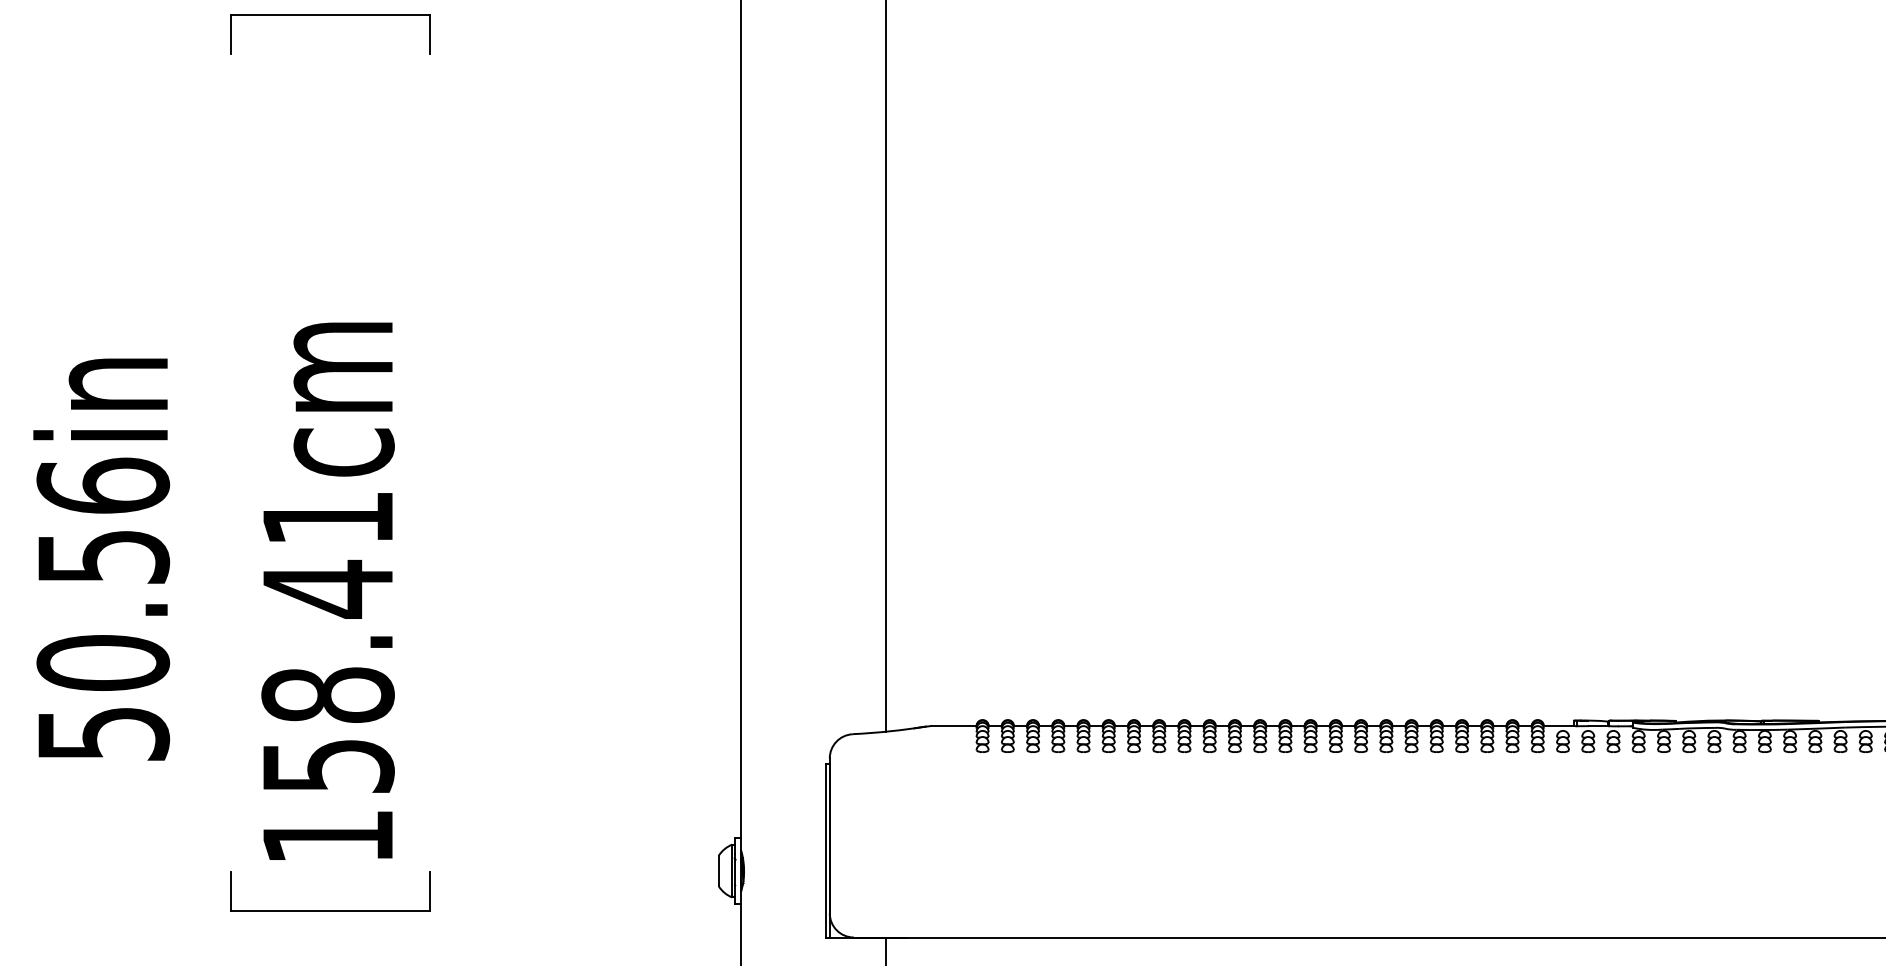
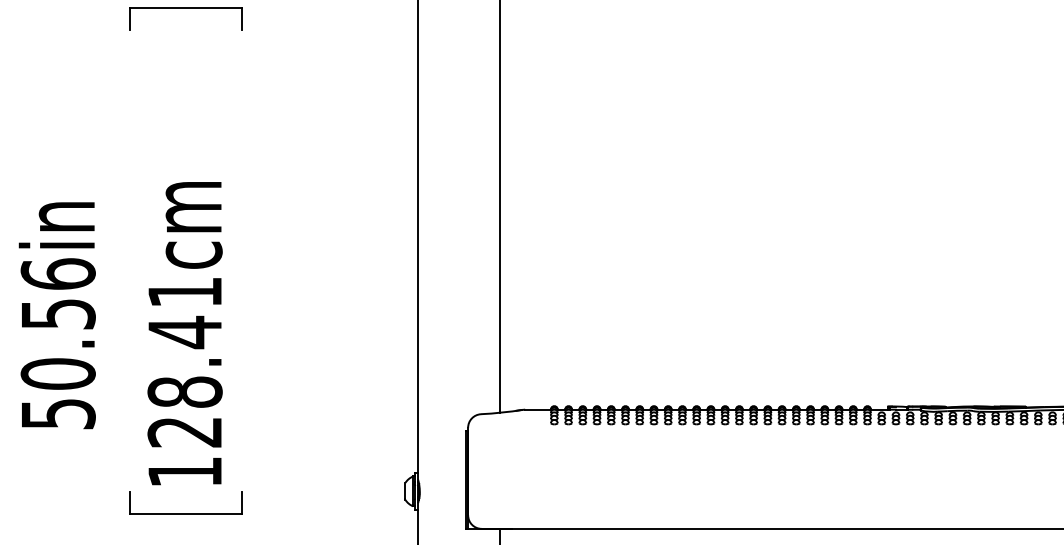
text: (326, 766) -> (184, 432), 158.41cm -> 128.41cm

